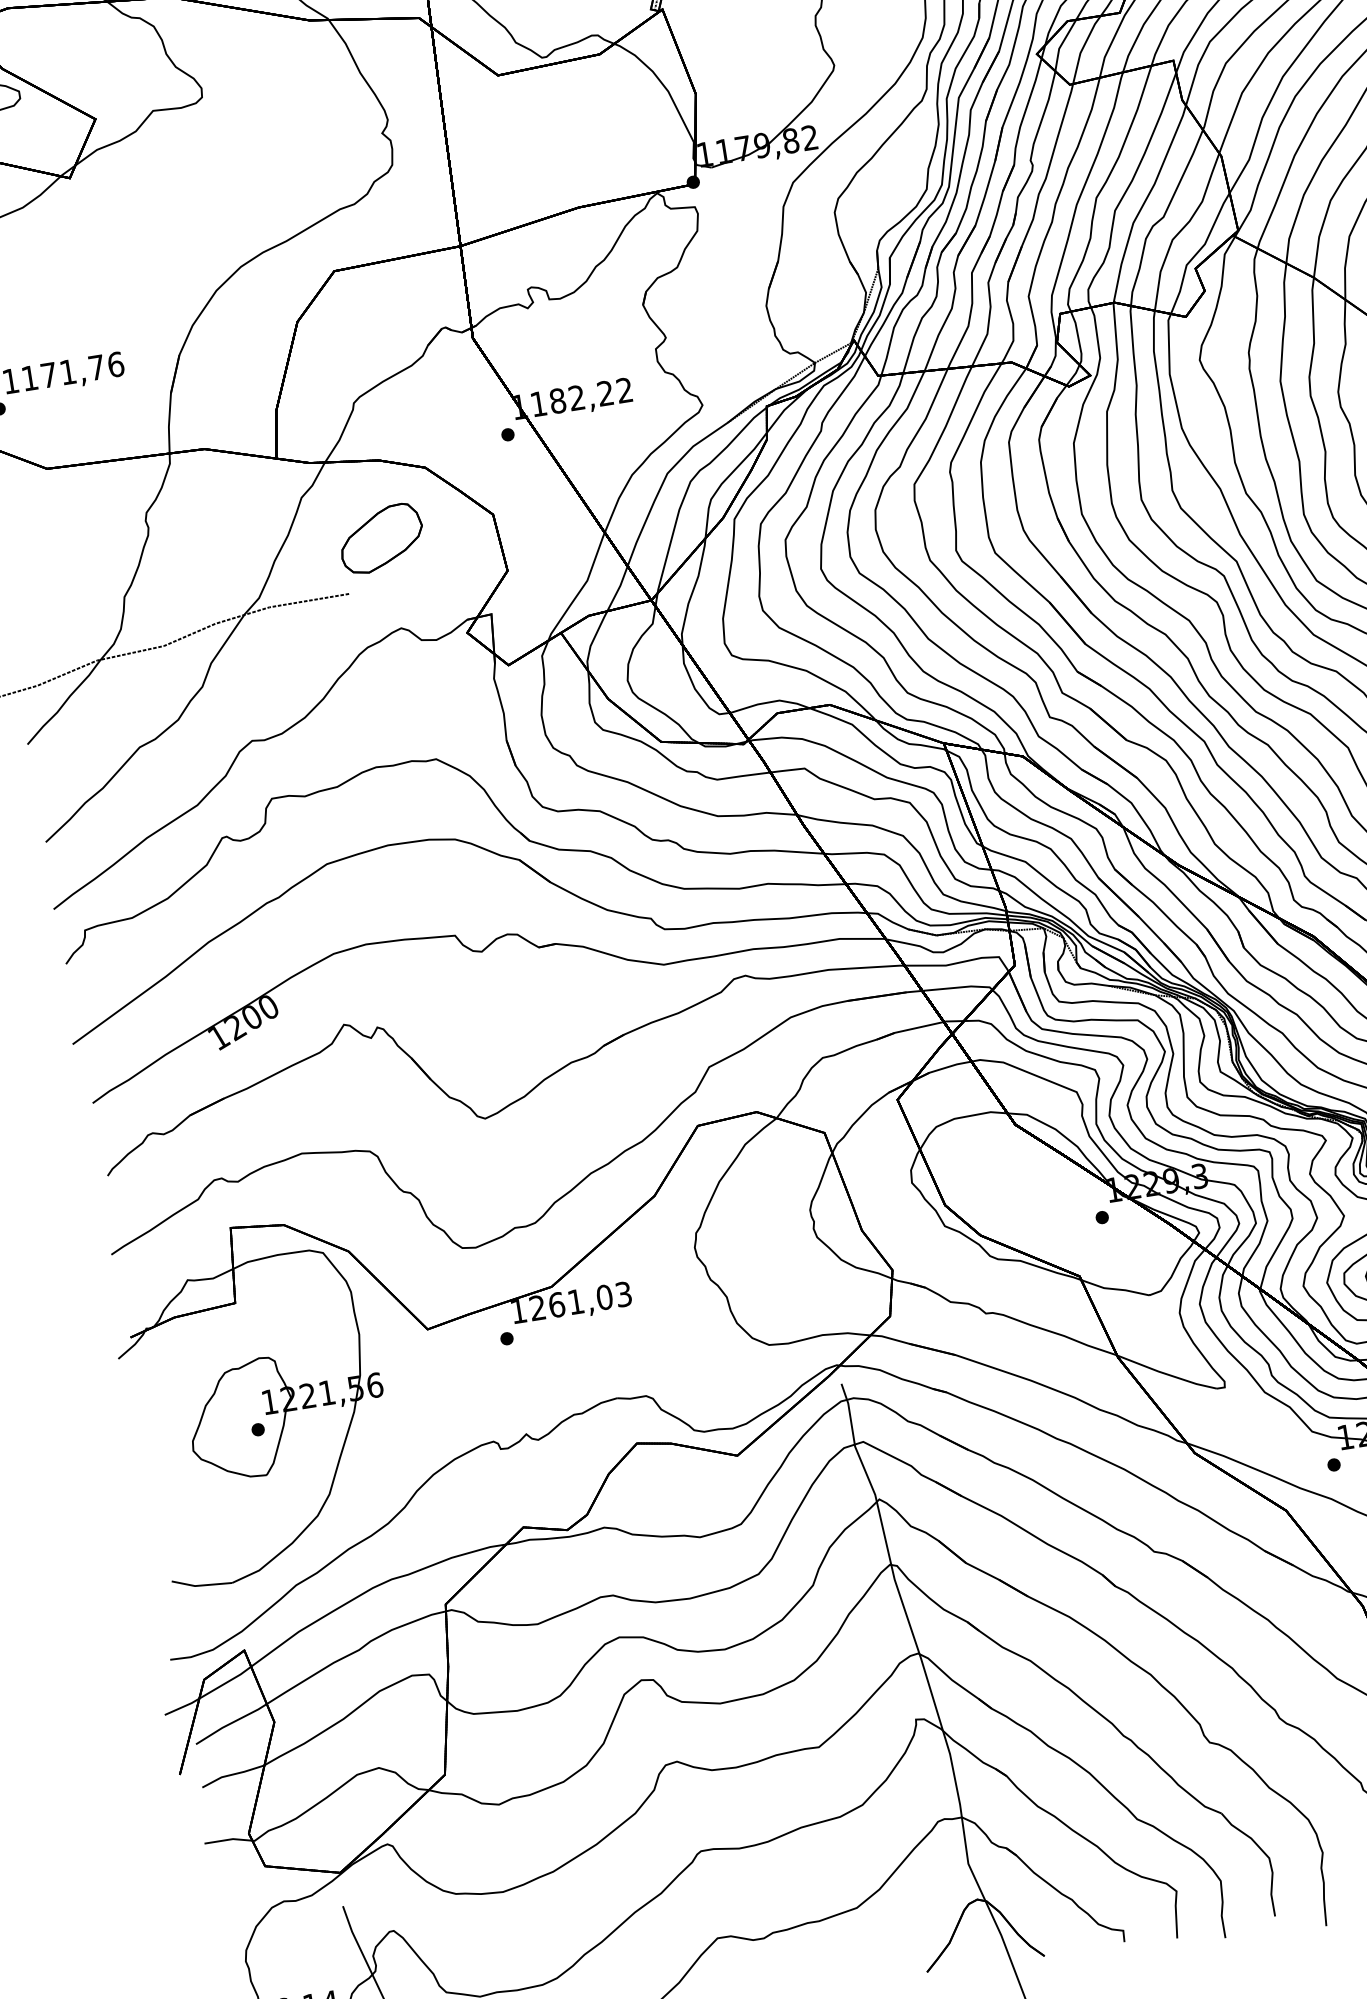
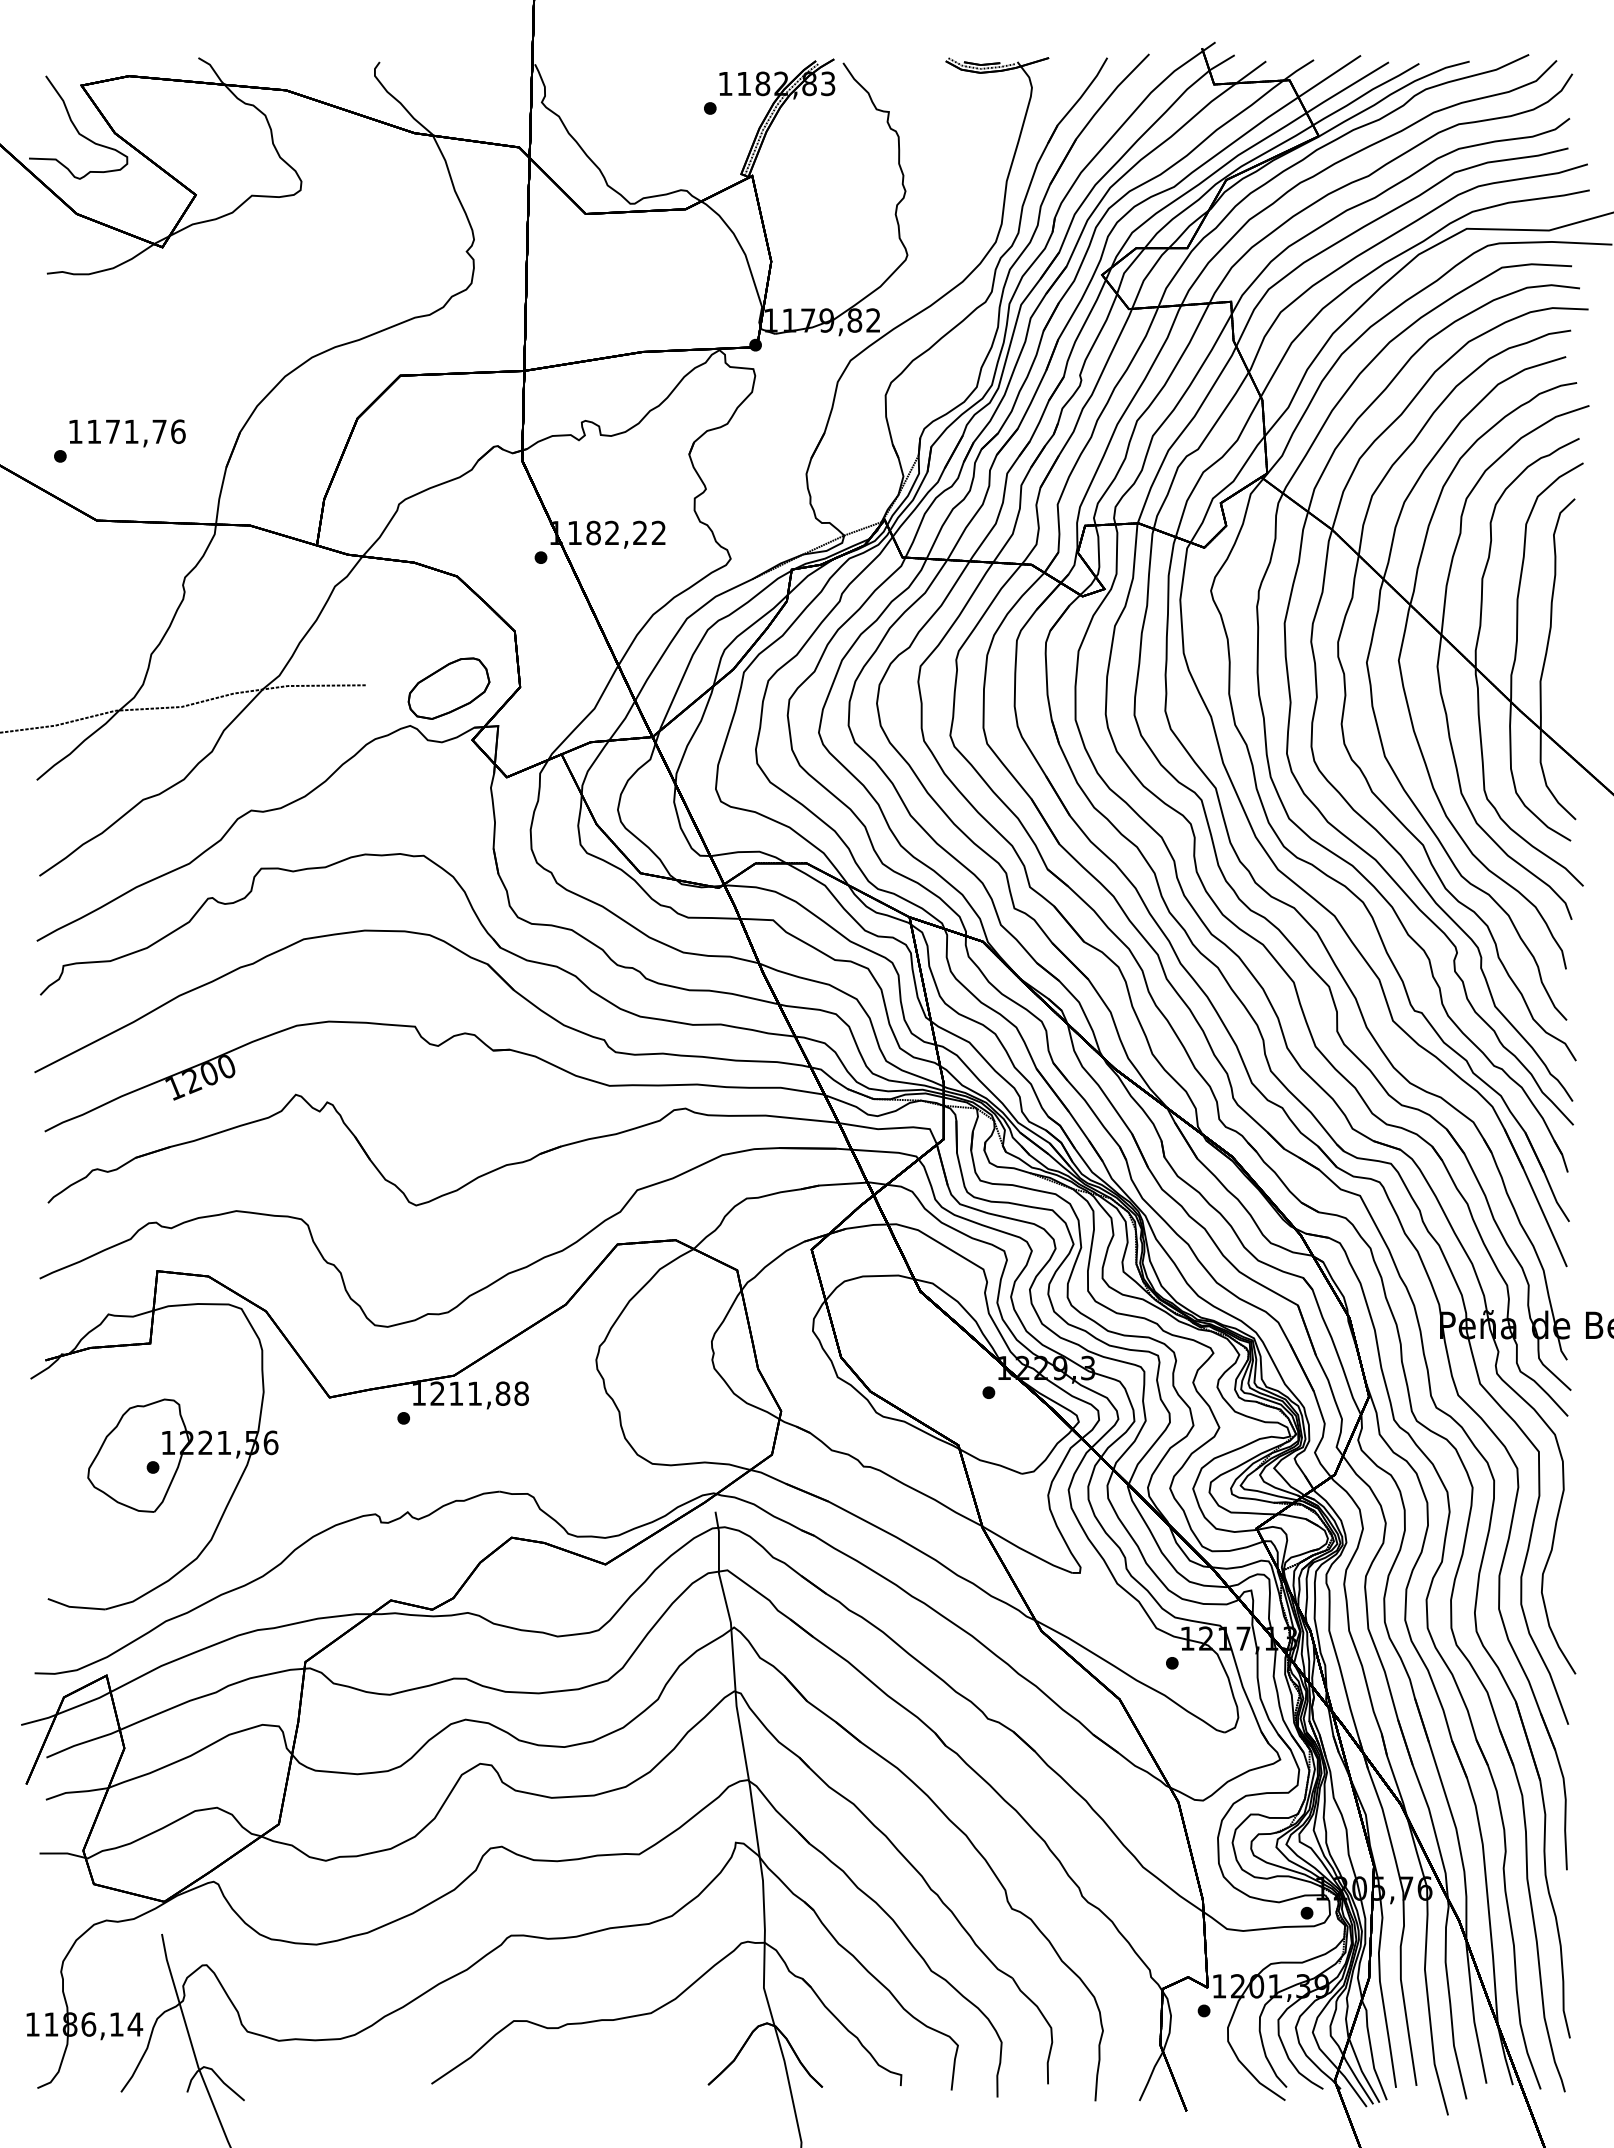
part: (381, 538) -> (448, 688), moved
text: (589, 1299) -> (488, 1393), 1261,03 -> 1211,88

